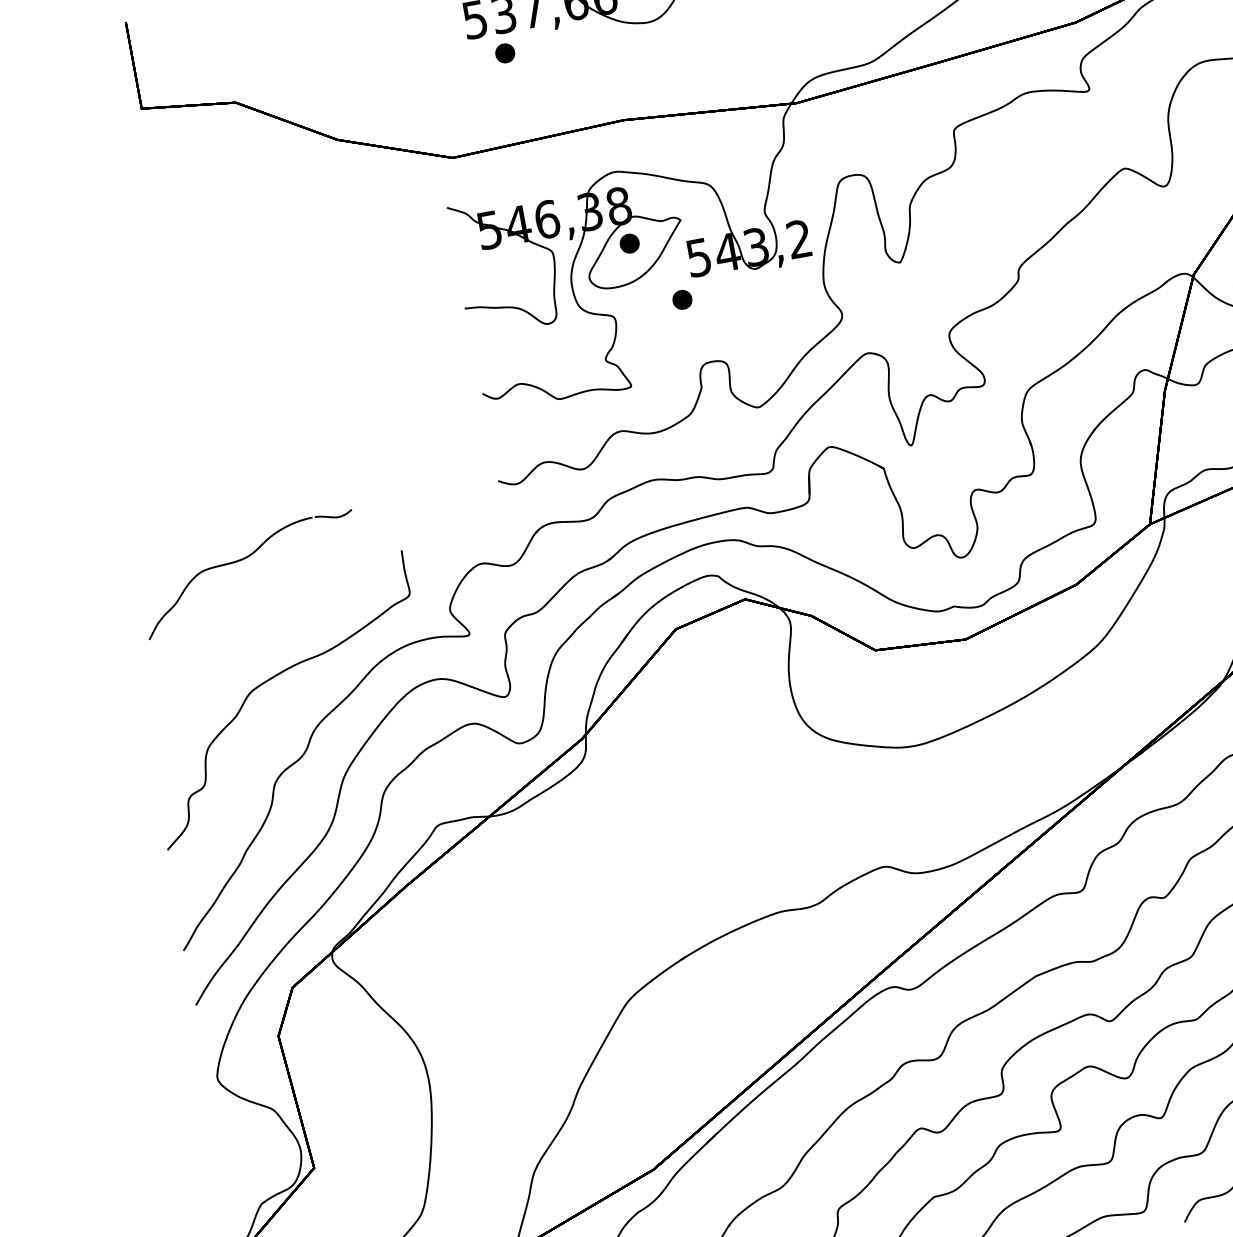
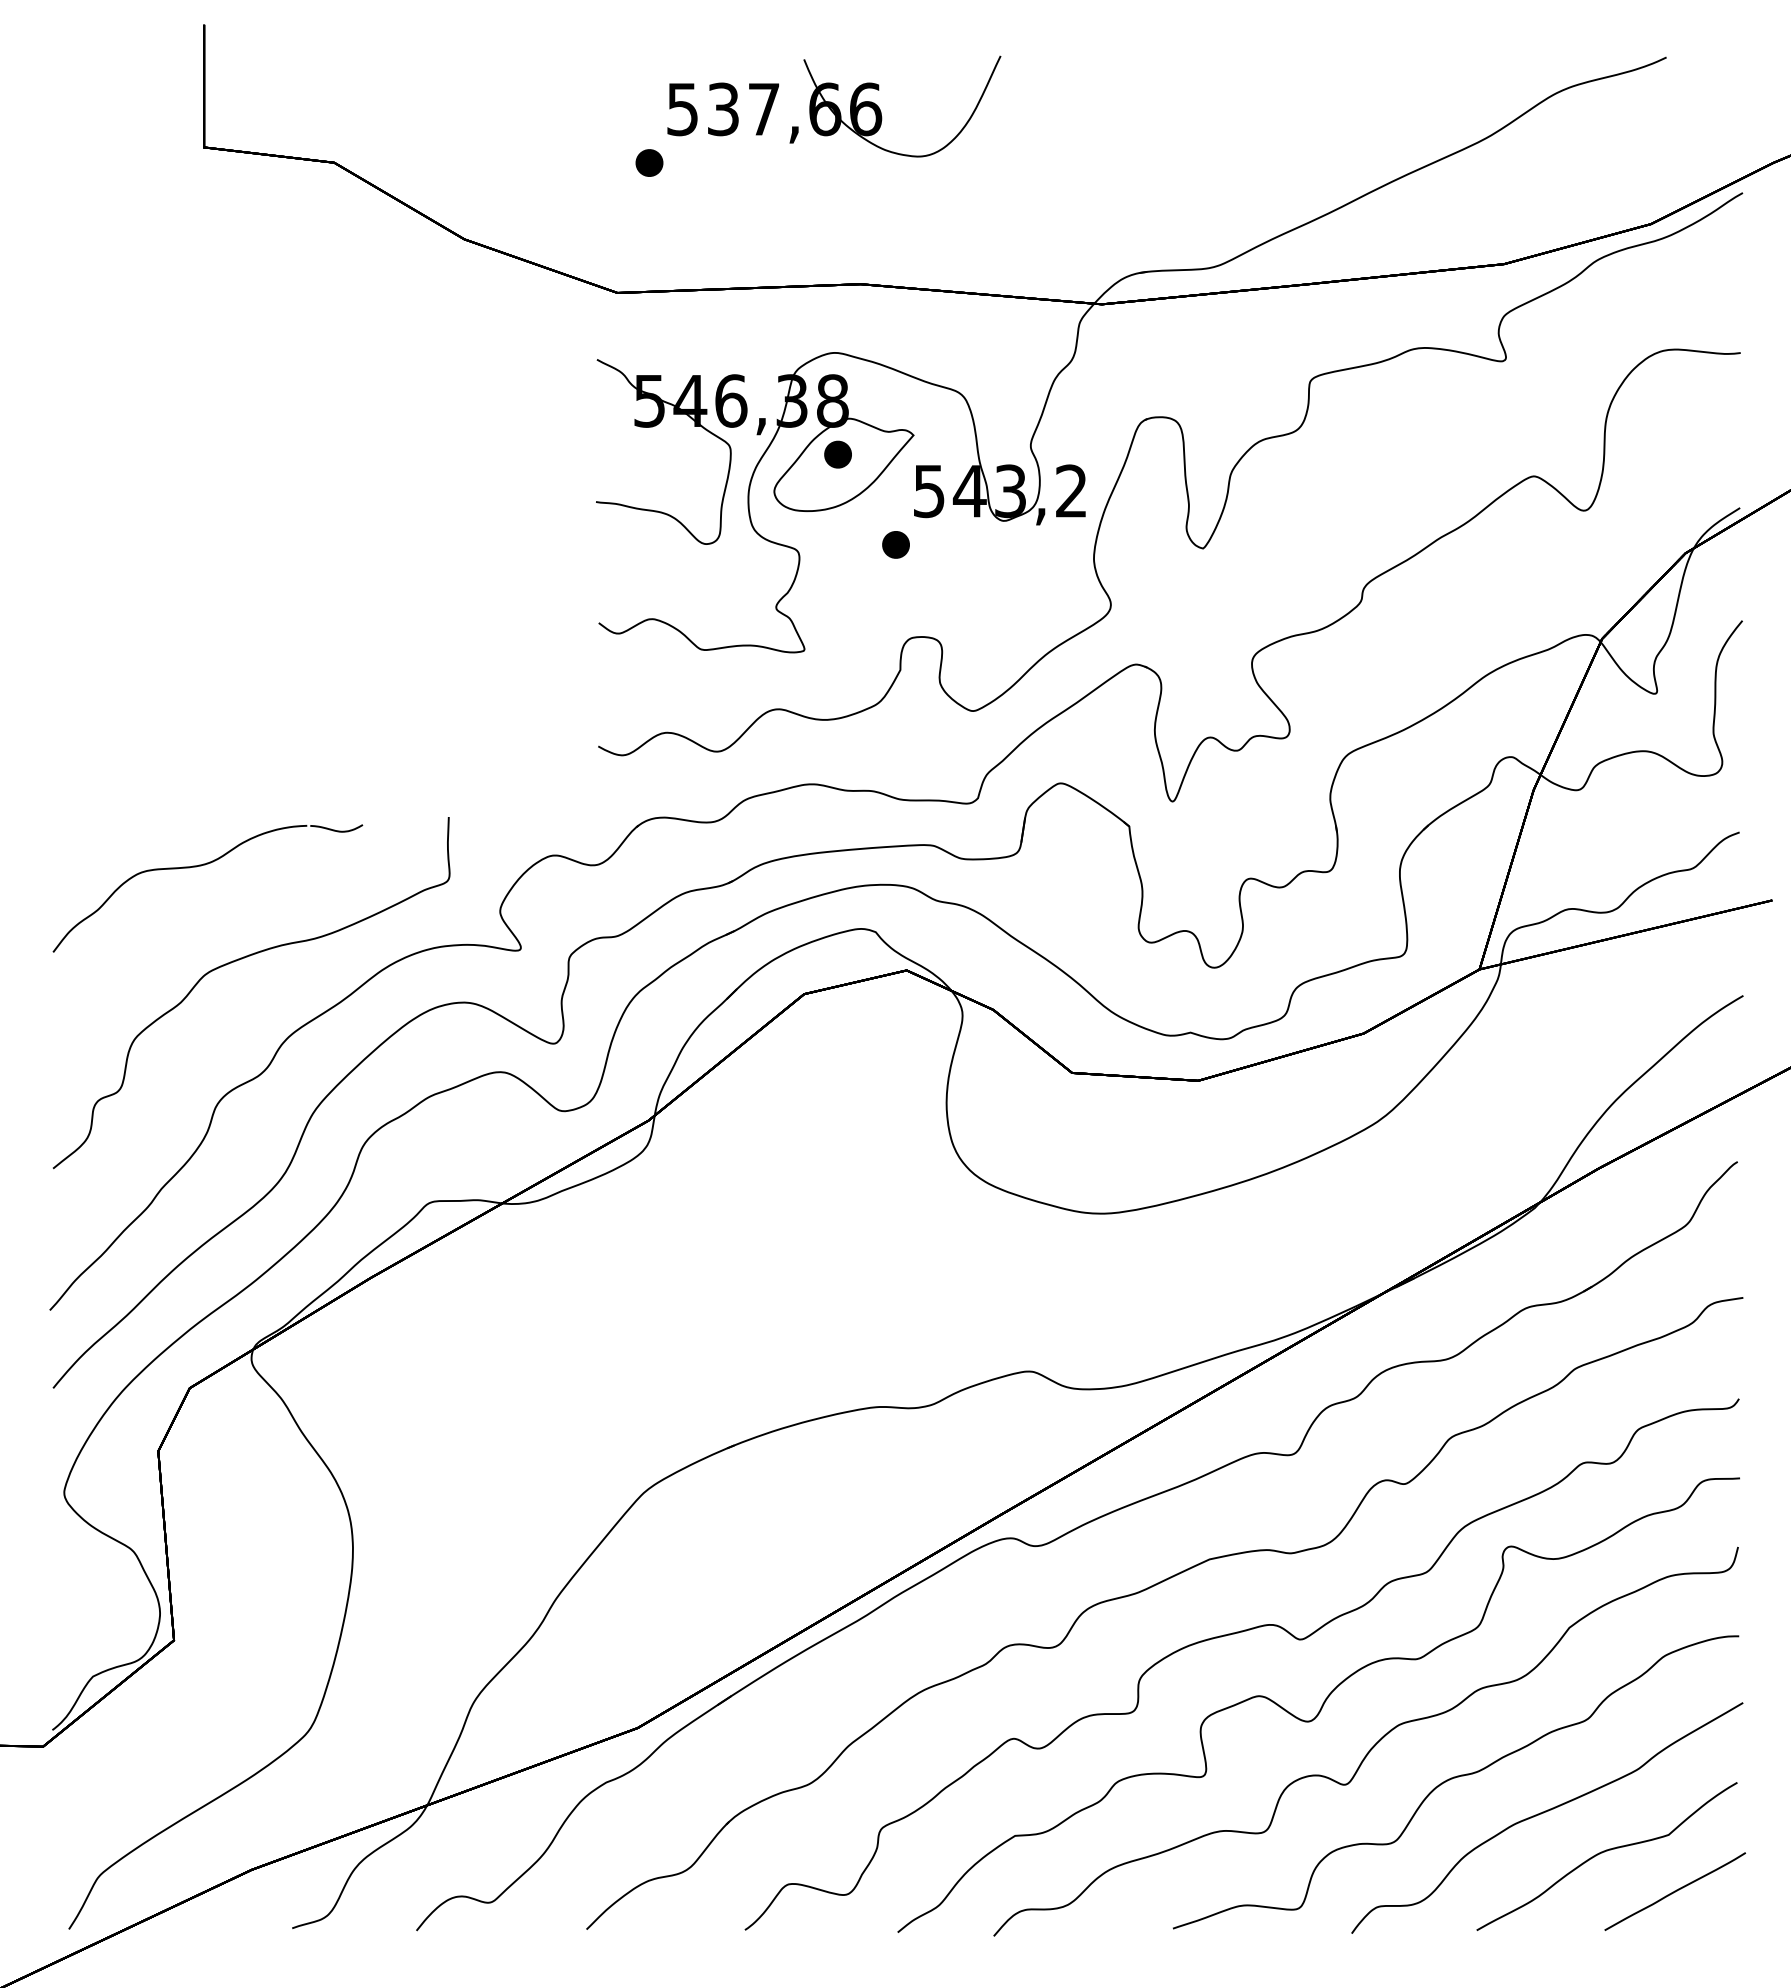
part: (505, 53) -> (649, 162), moved
part: (243, 559) -> (201, 866), moved

